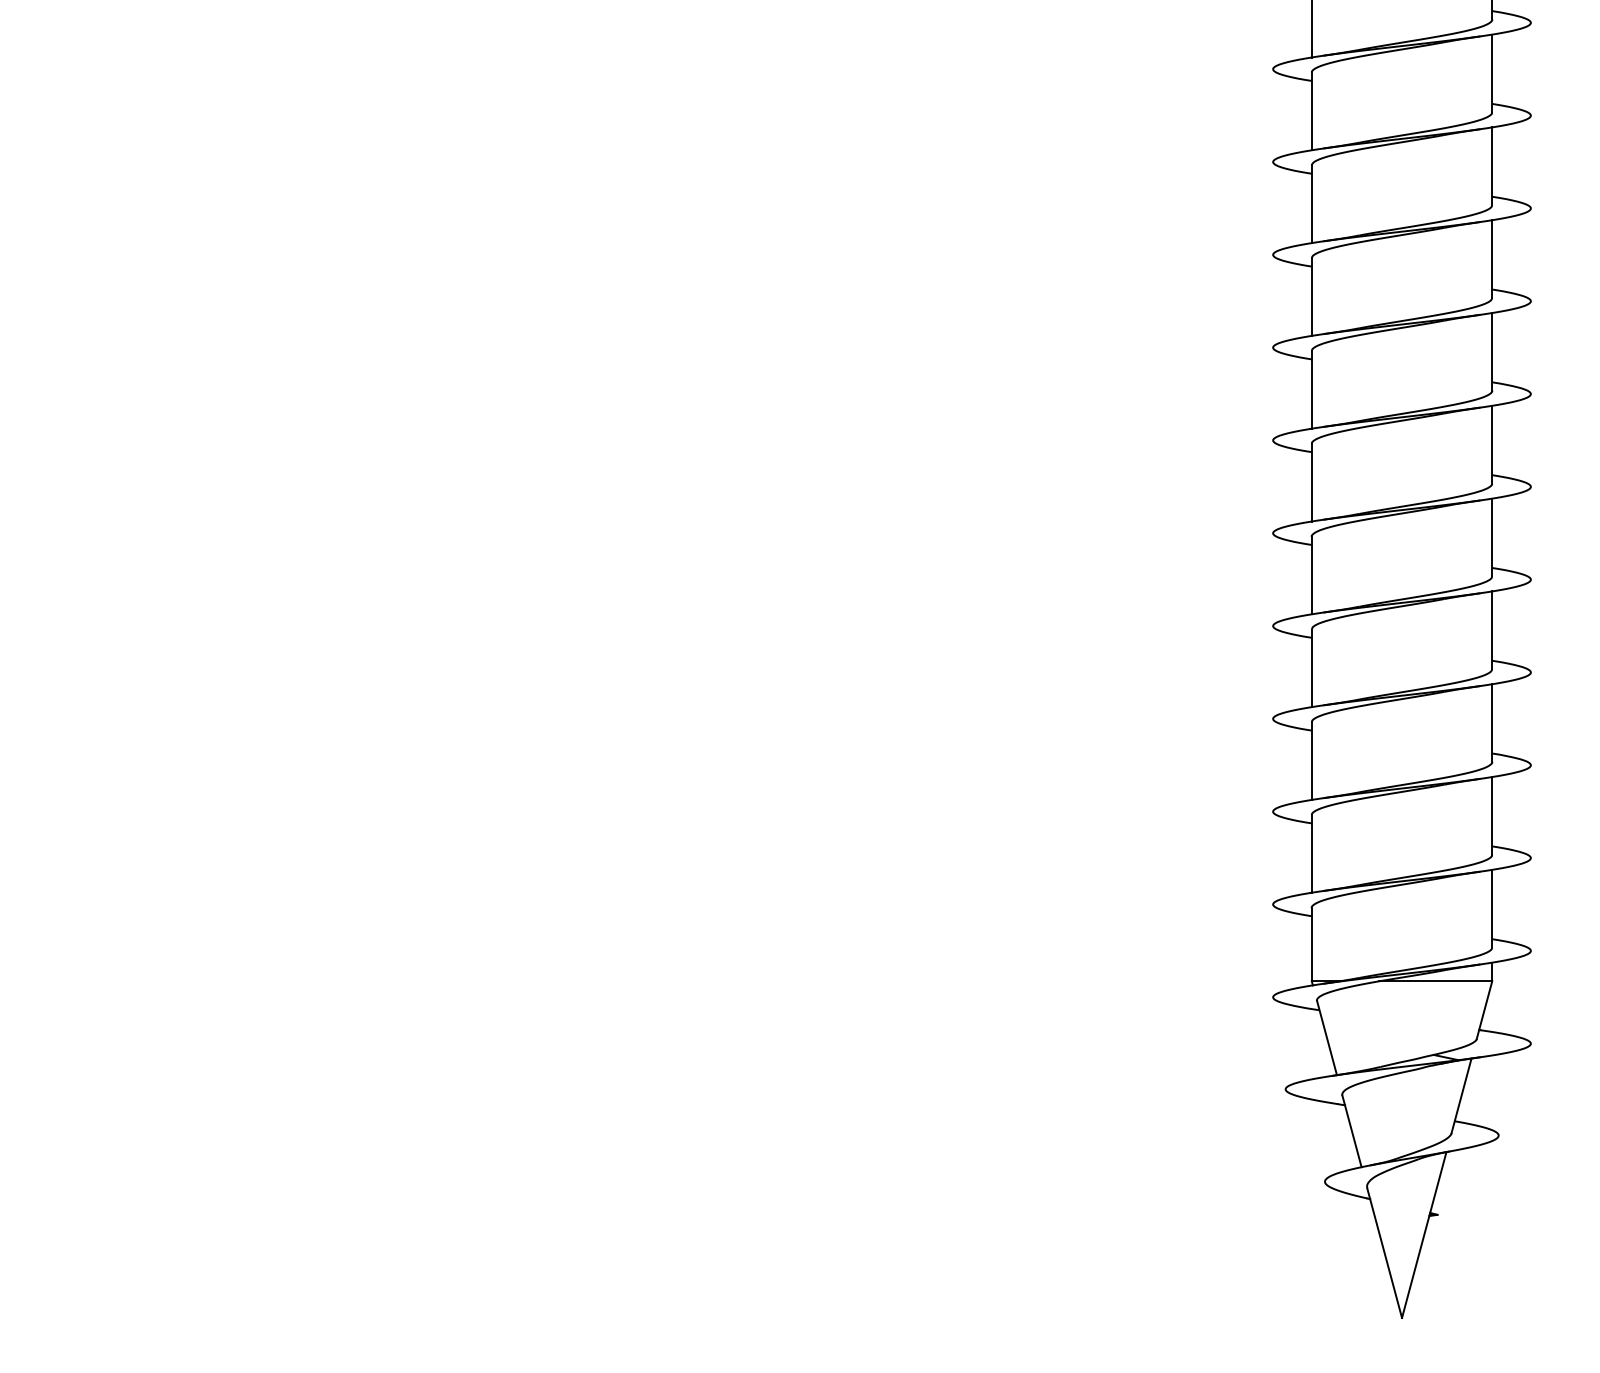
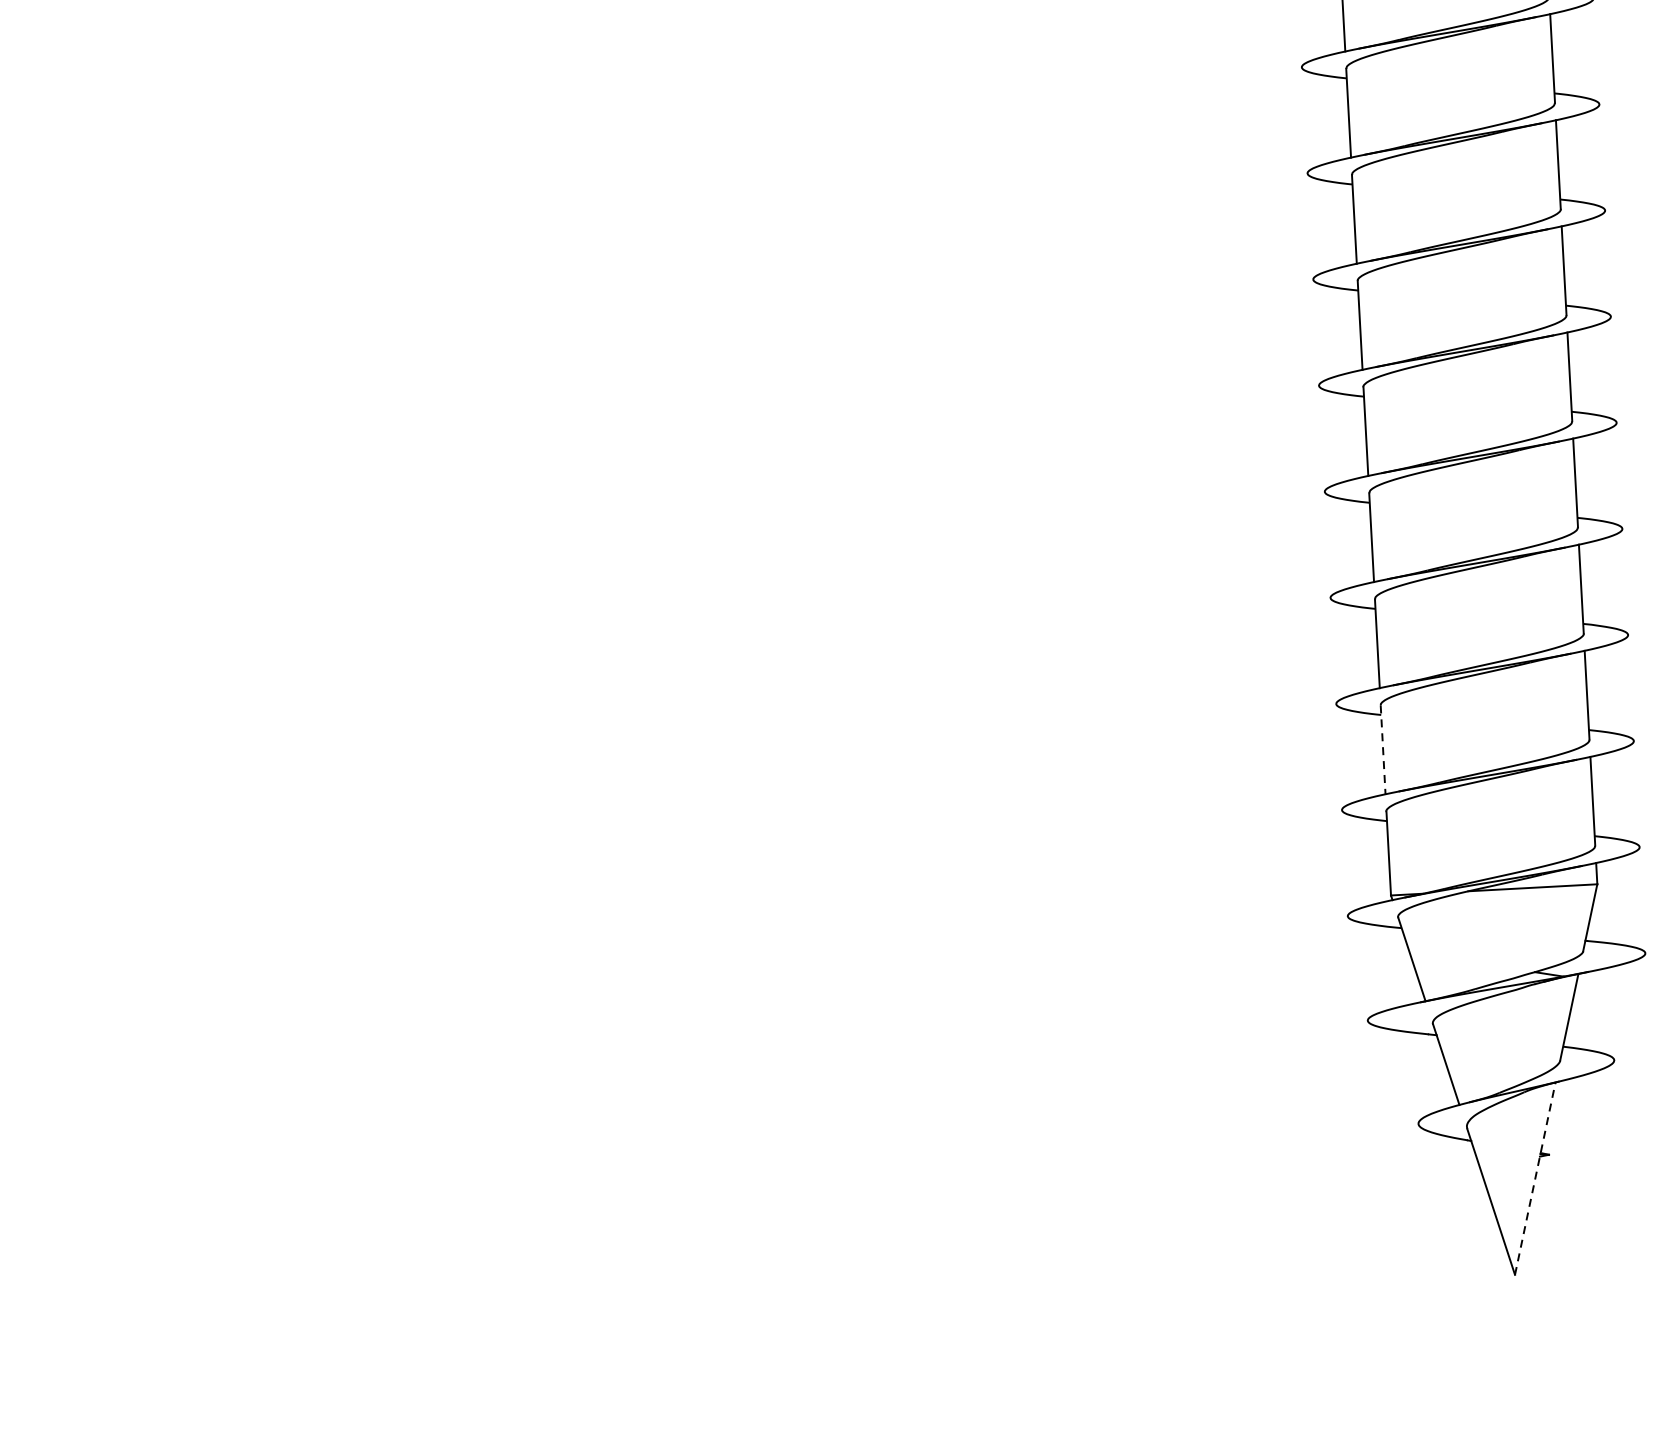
line: (1311, 853) -> (1382, 749), solid -> dashed
line: (1424, 1235) -> (1535, 1179), solid -> dashed

